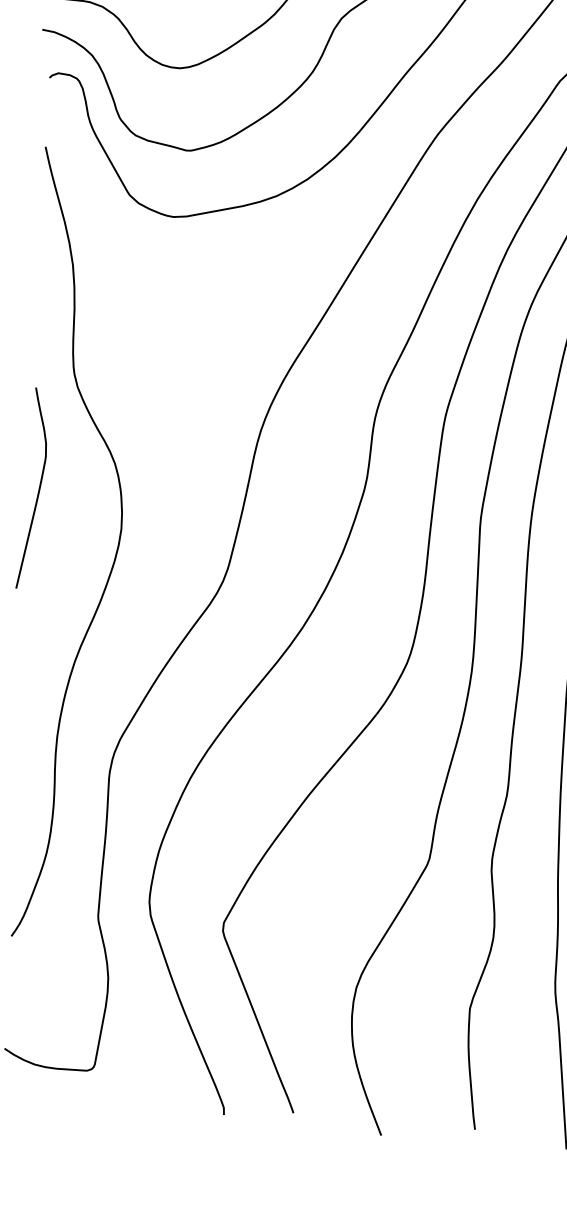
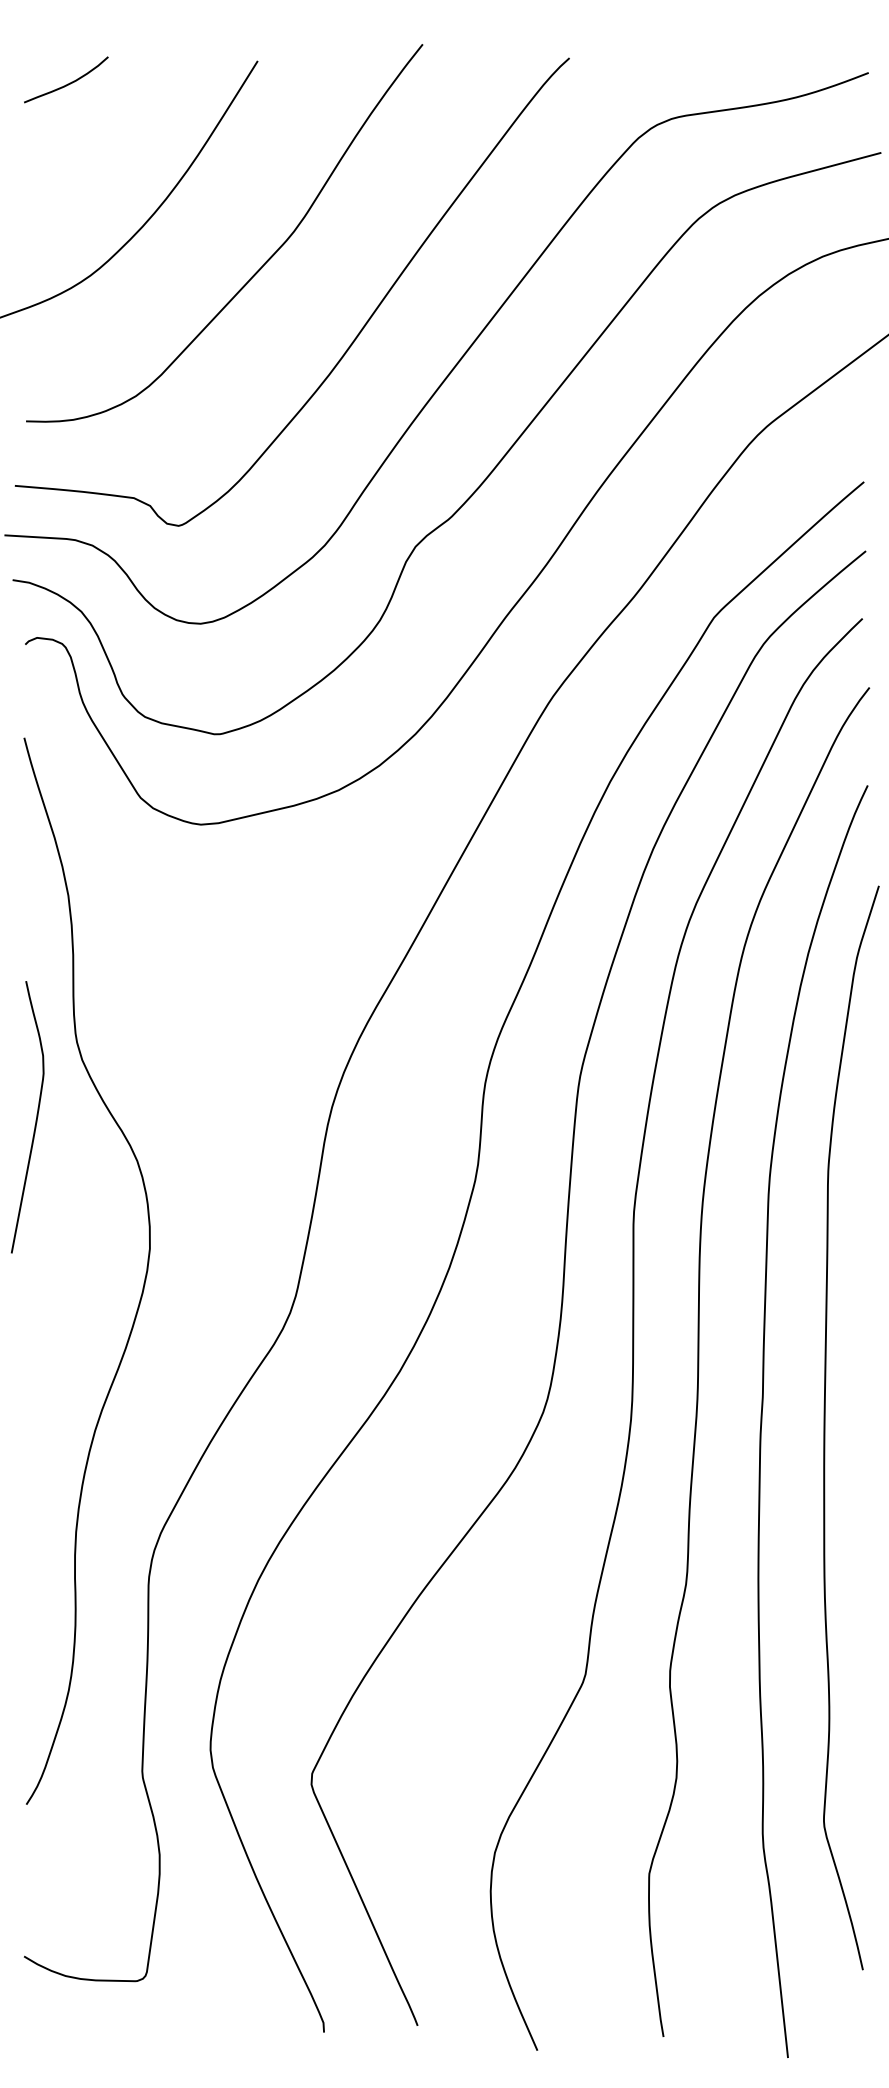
curve: (38, 490) -> (35, 1119), moved

